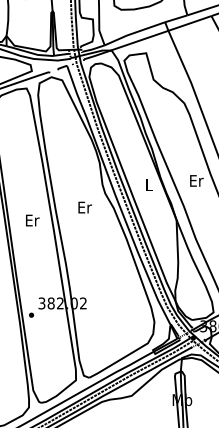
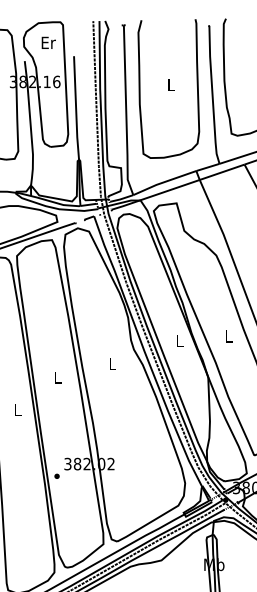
text: (196, 181) -> (229, 336), Er -> L
text: (85, 207) -> (113, 364), Er -> L
text: (32, 220) -> (58, 377), Er -> L

